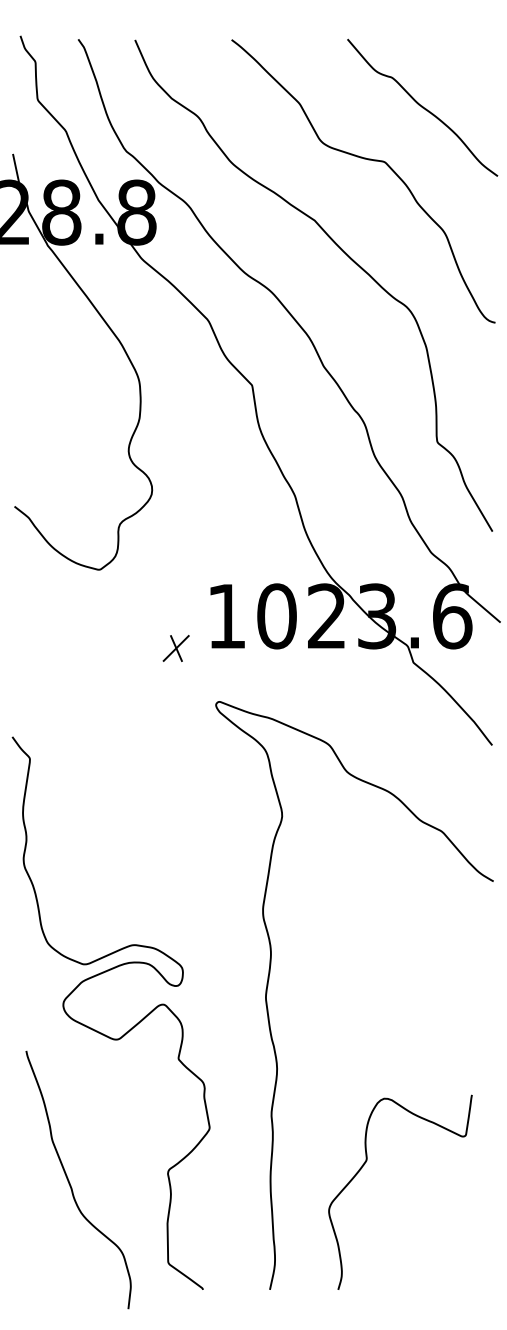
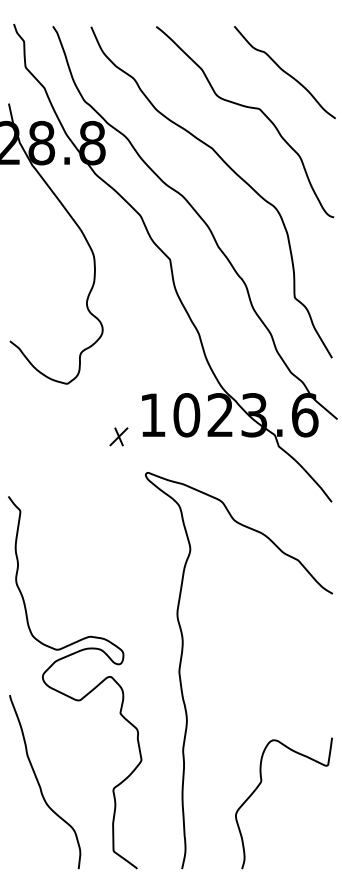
curve: (364, 1167) -> (259, 786), moved
curve: (71, 1185) -> (40, 785), moved

